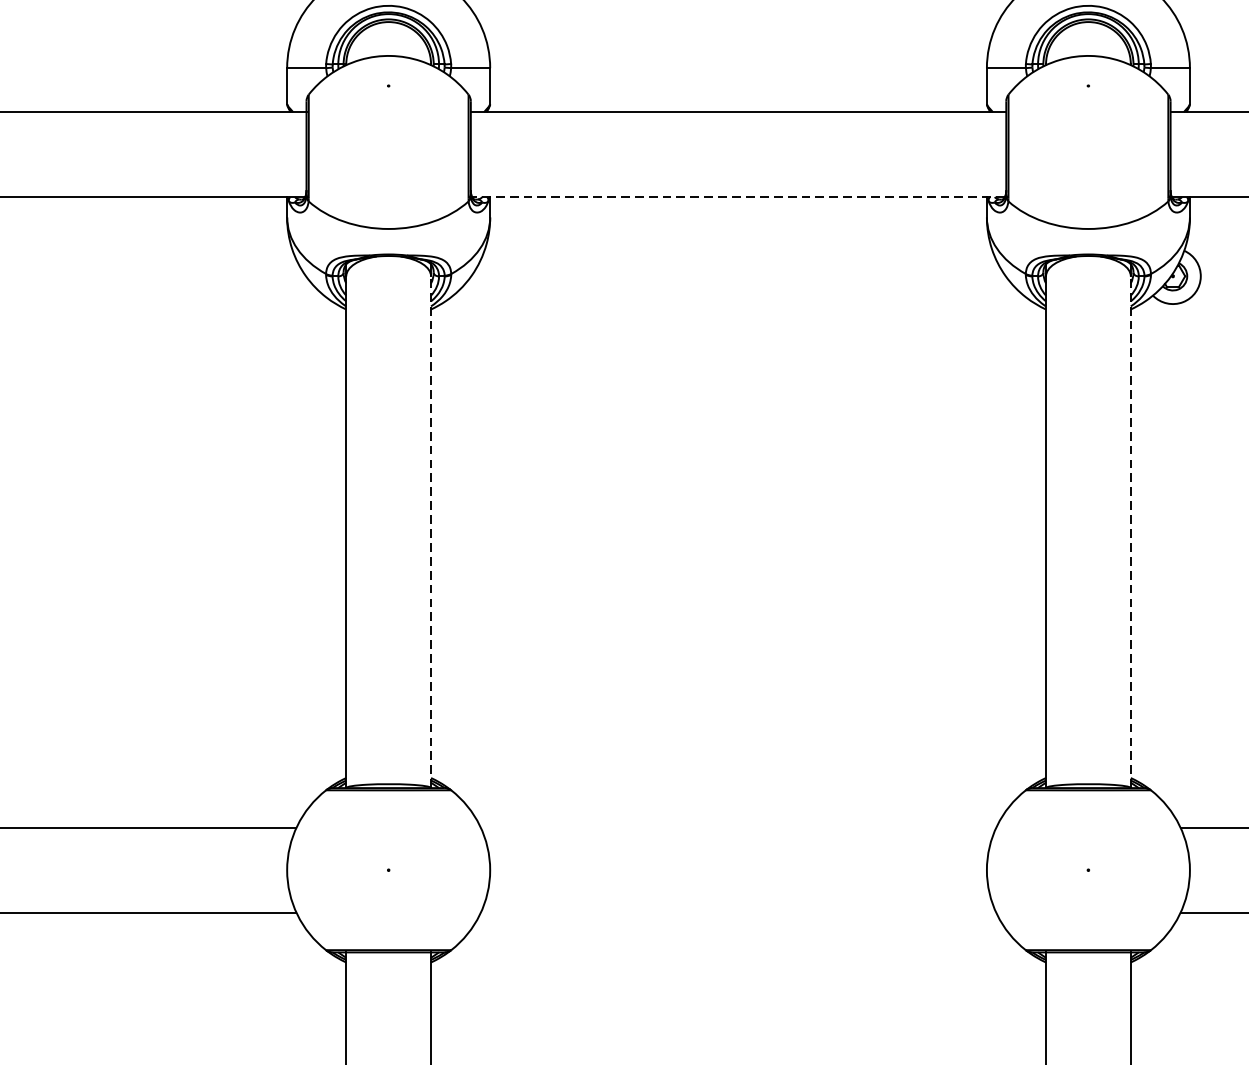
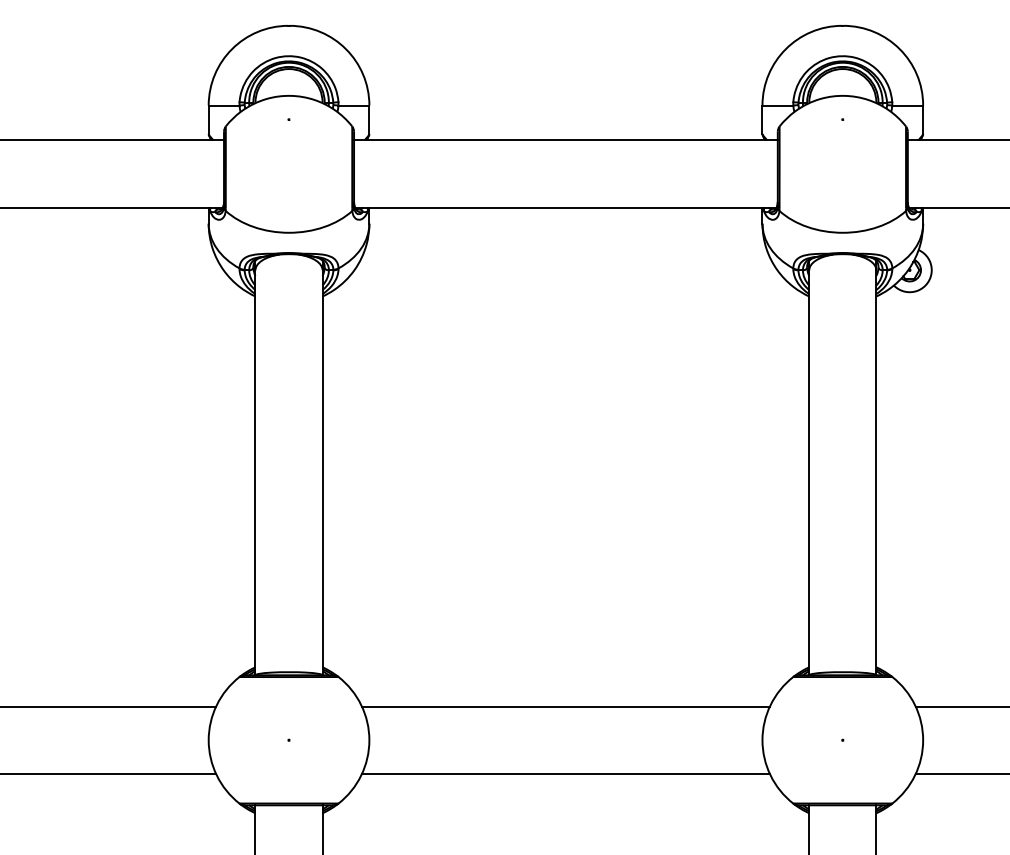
line: (738, 197) -> (565, 207), dashed -> solid
line: (430, 531) -> (322, 472), dashed -> solid
line: (1130, 531) -> (876, 472), dashed -> solid
line: (738, 827) -> (565, 706), added
line: (738, 912) -> (565, 773), added

